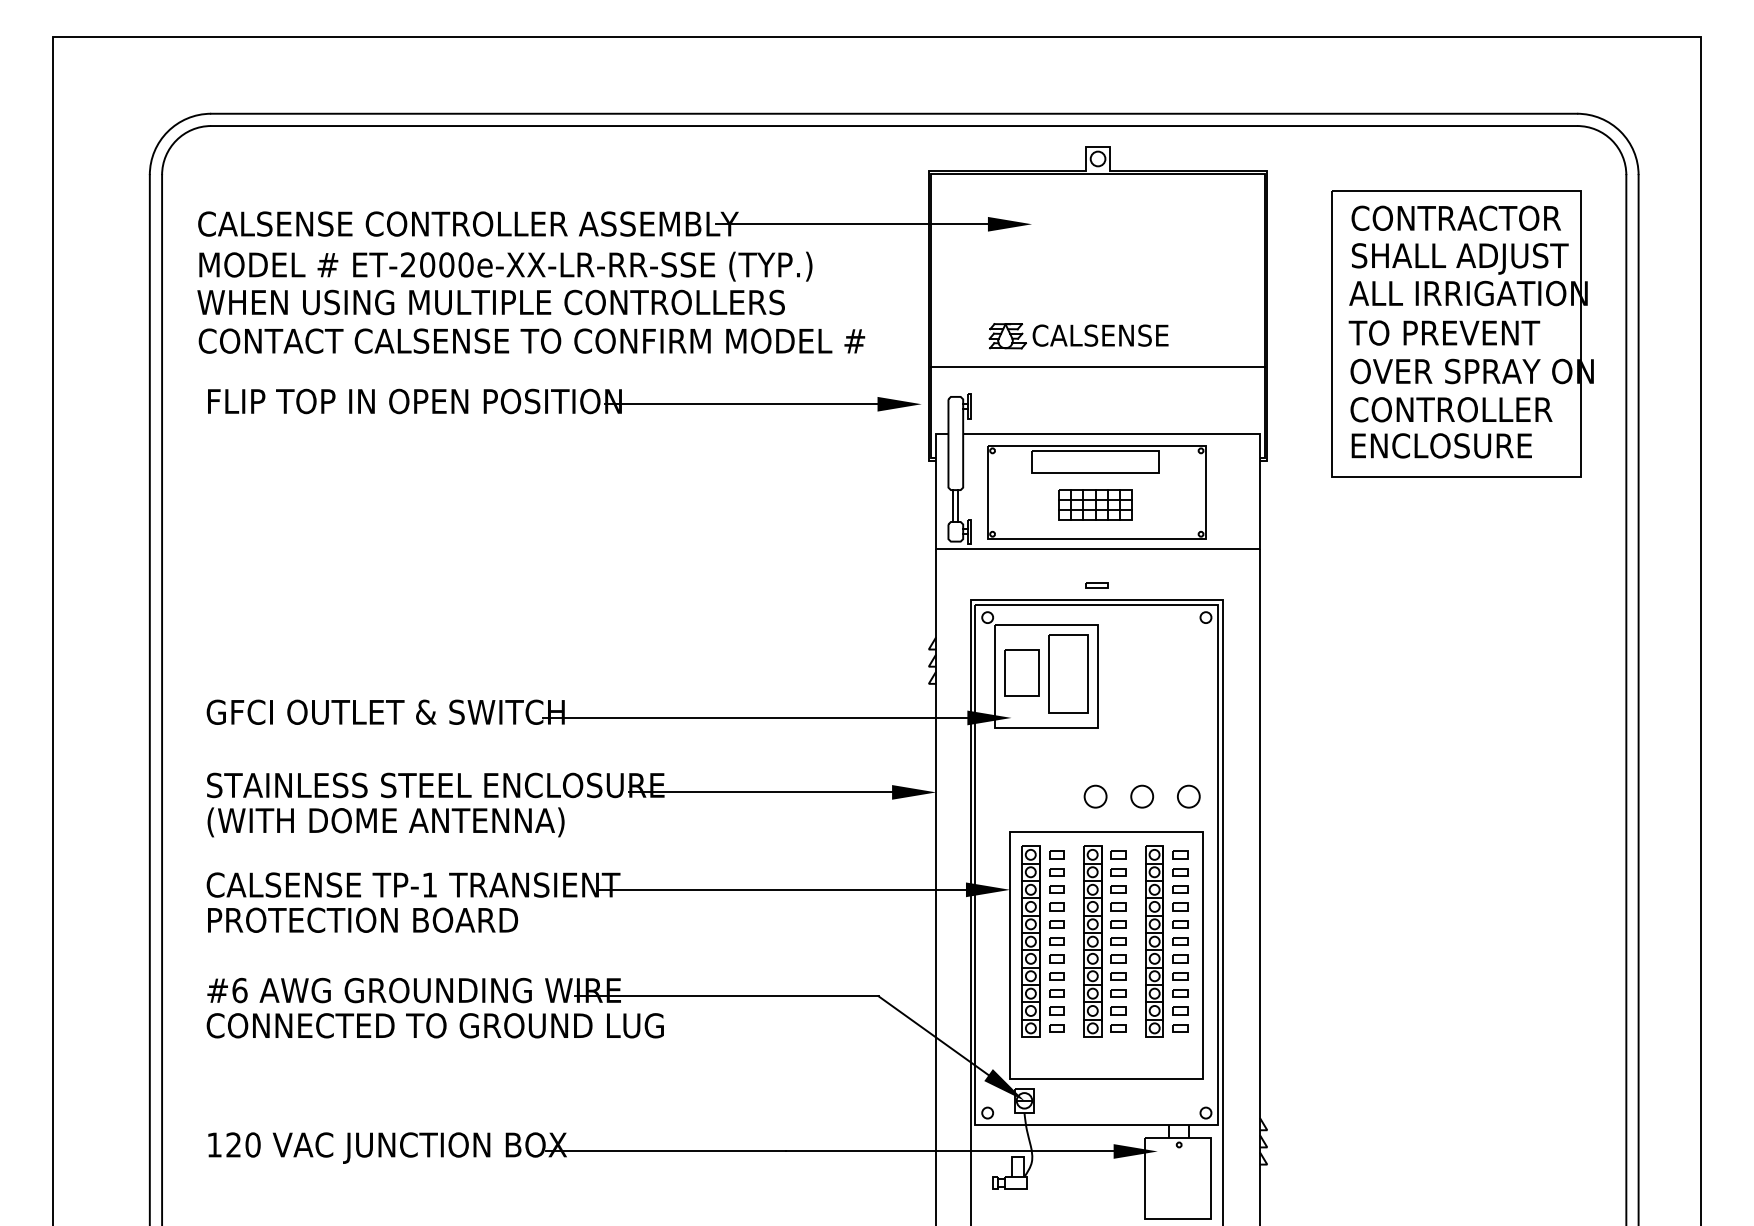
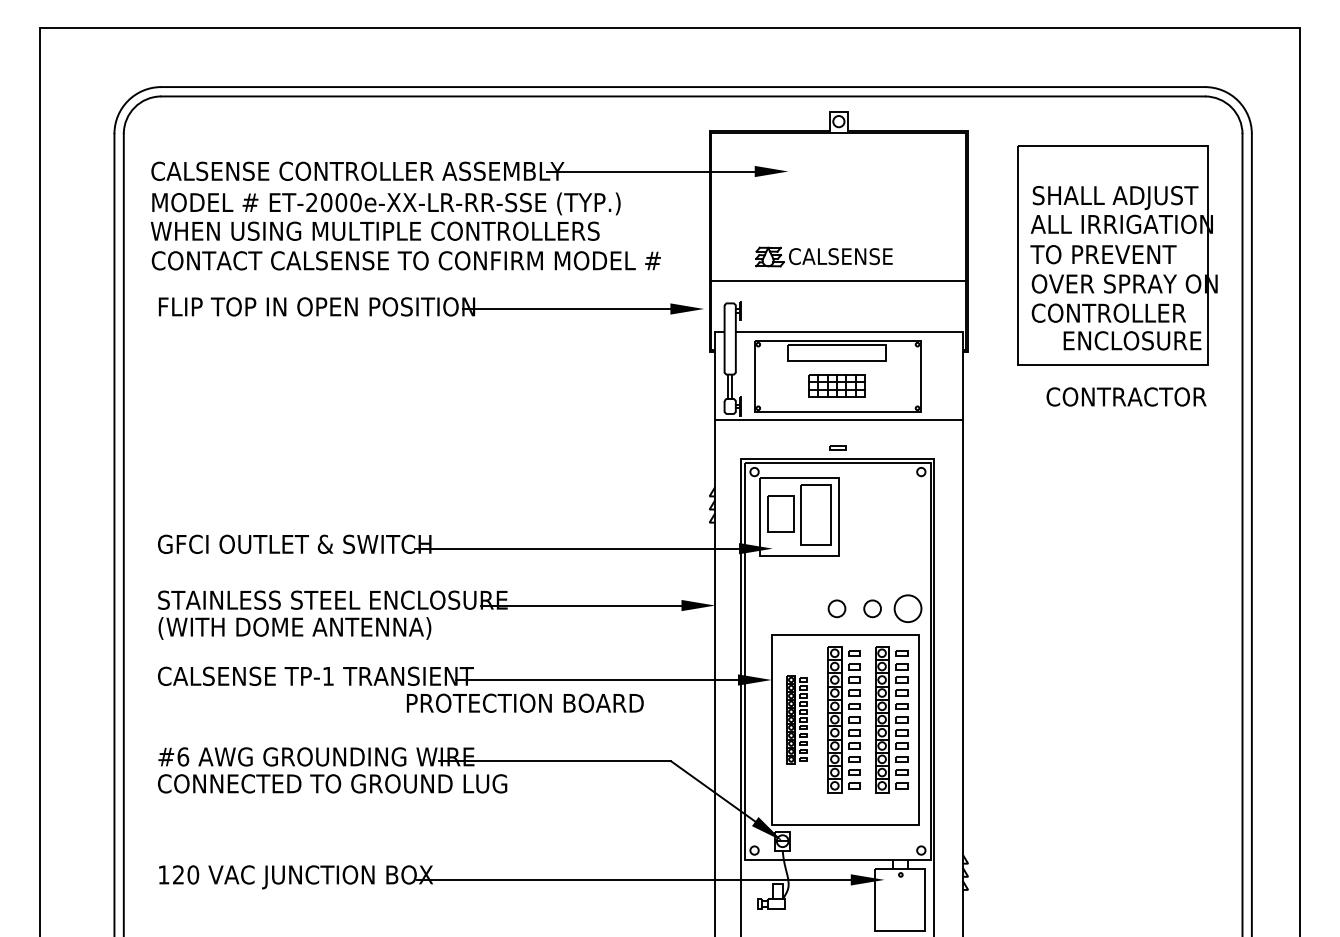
text: (1456, 217) -> (1126, 396), moved
text: (1441, 445) -> (1132, 340), moved
circle: (1189, 796) -> (908, 608), size x1.6
text: (361, 919) -> (524, 702), moved
part: (1042, 941) -> (796, 719), size x0.6

